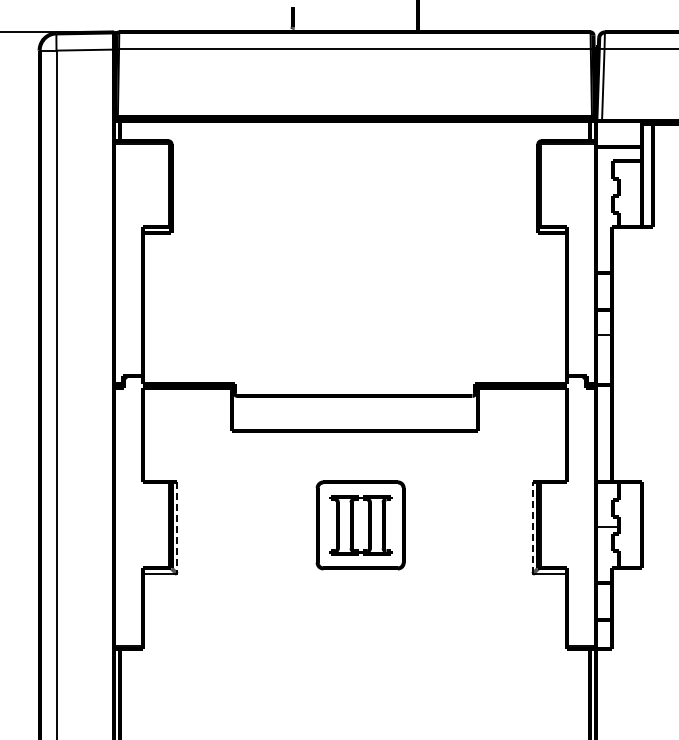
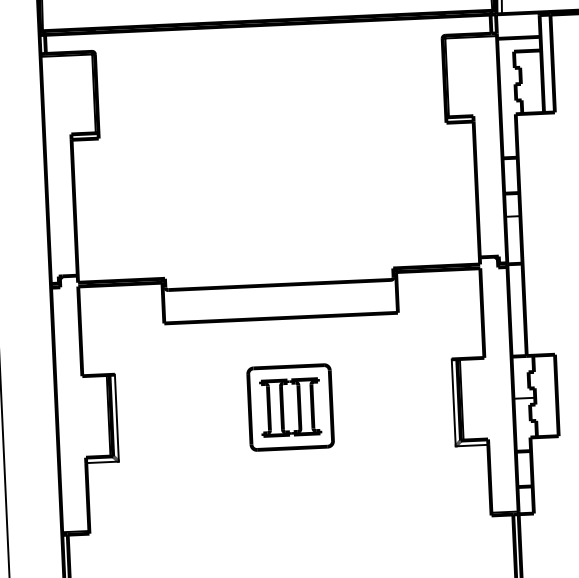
line: (177, 528) -> (117, 418), dashed -> solid
line: (532, 528) -> (453, 403), dashed -> solid

